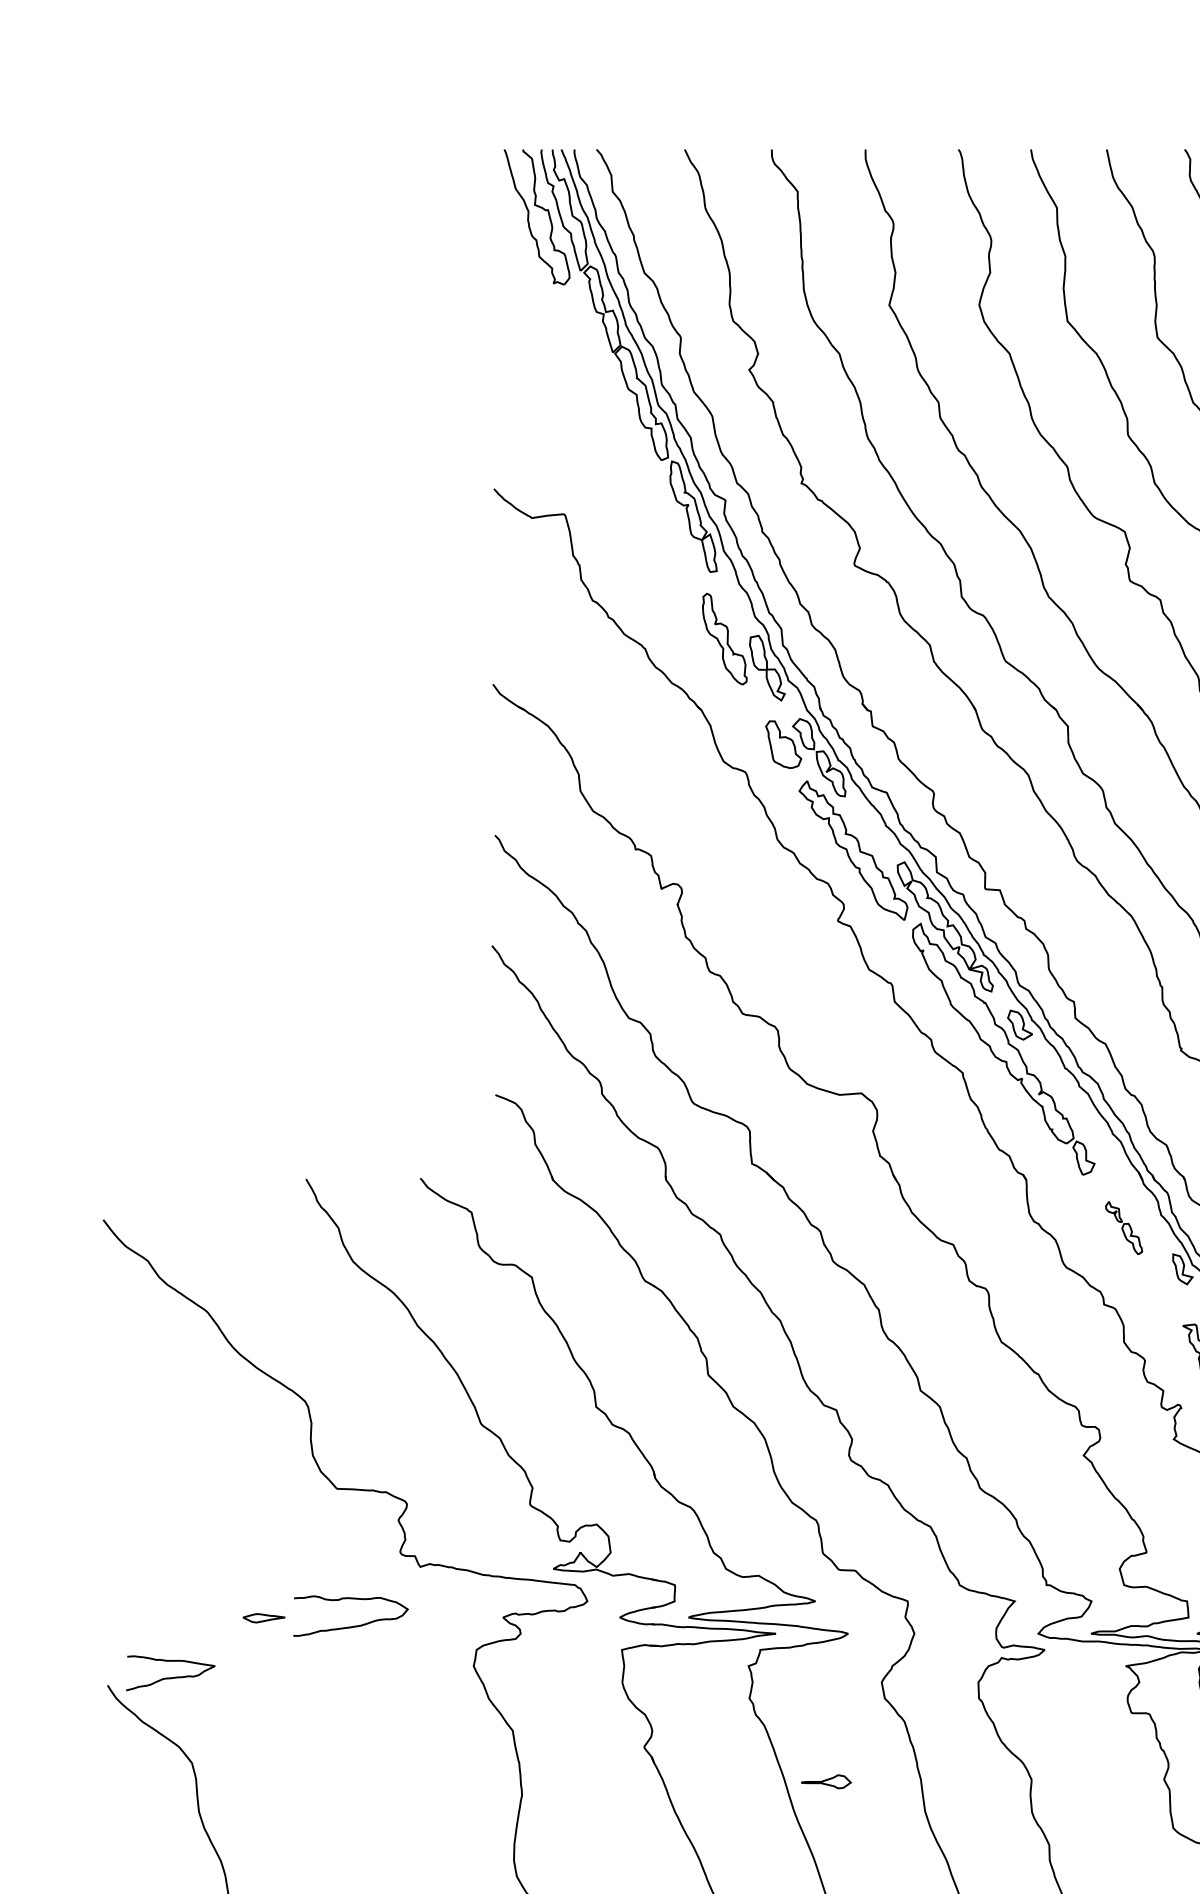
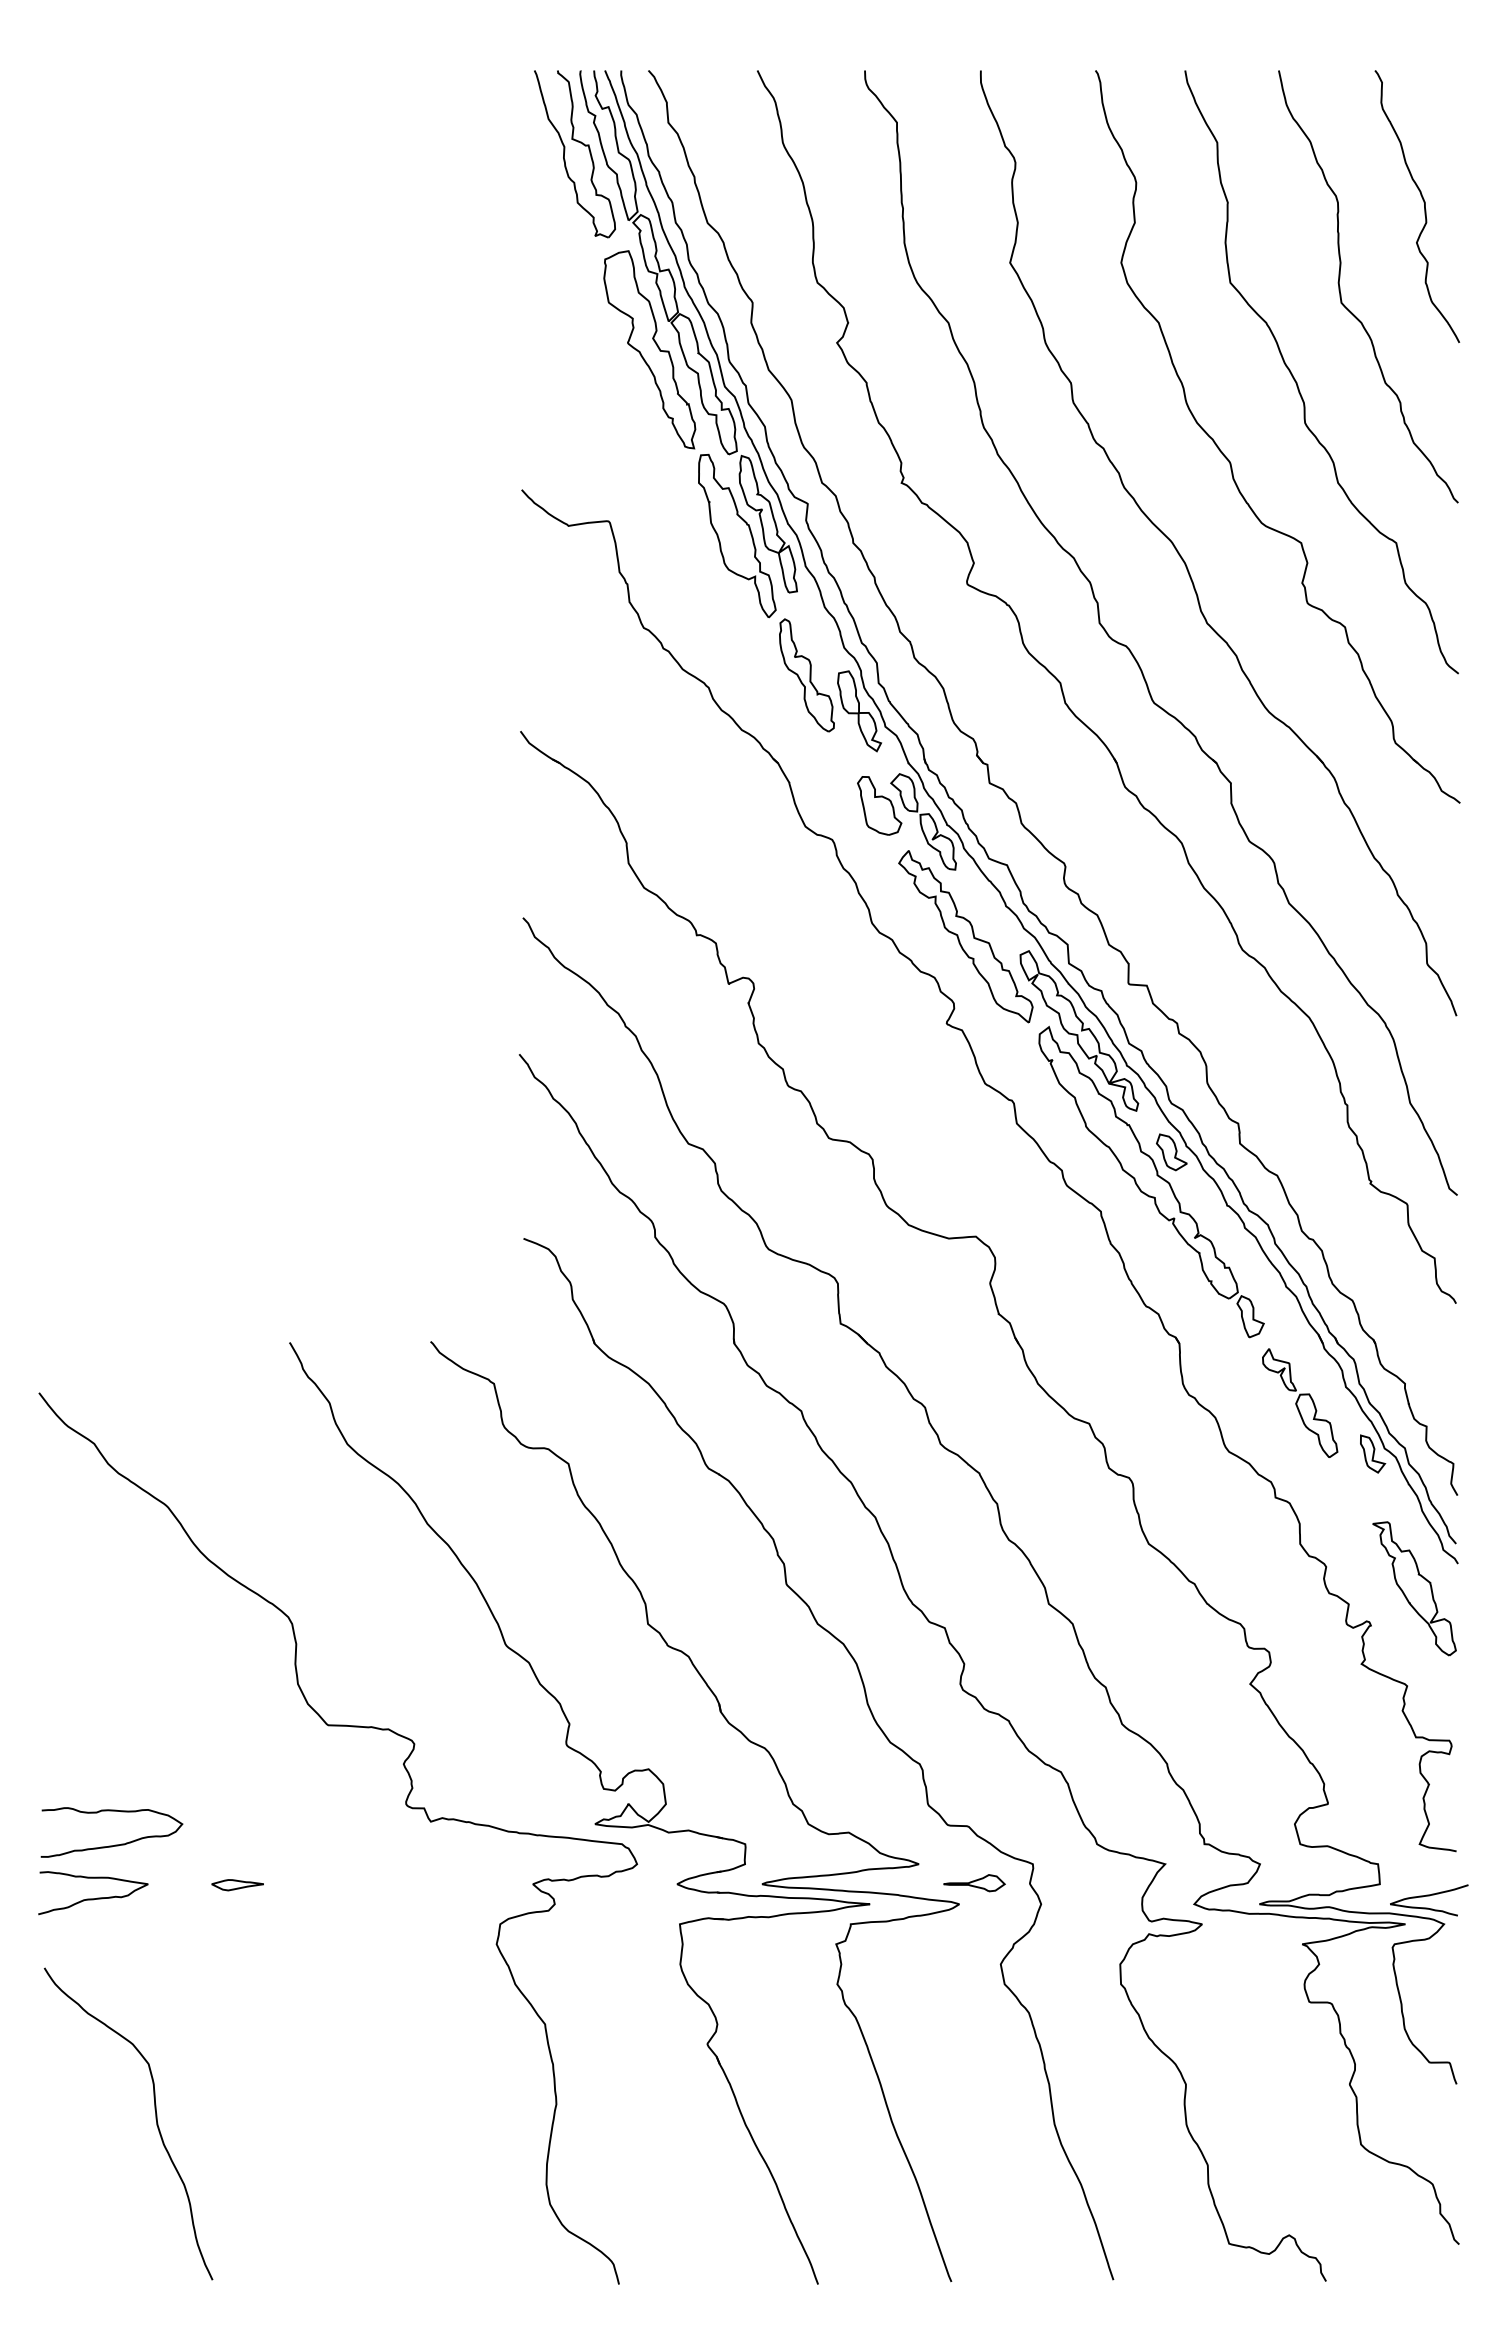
part: (629, 444) -> (689, 434), added
part: (1124, 1227) -> (1300, 1402), size x1.67
curve: (353, 1625) -> (115, 1844), moved
curve: (170, 1677) -> (93, 1898), moved
part: (826, 1782) -> (974, 1883), moved

